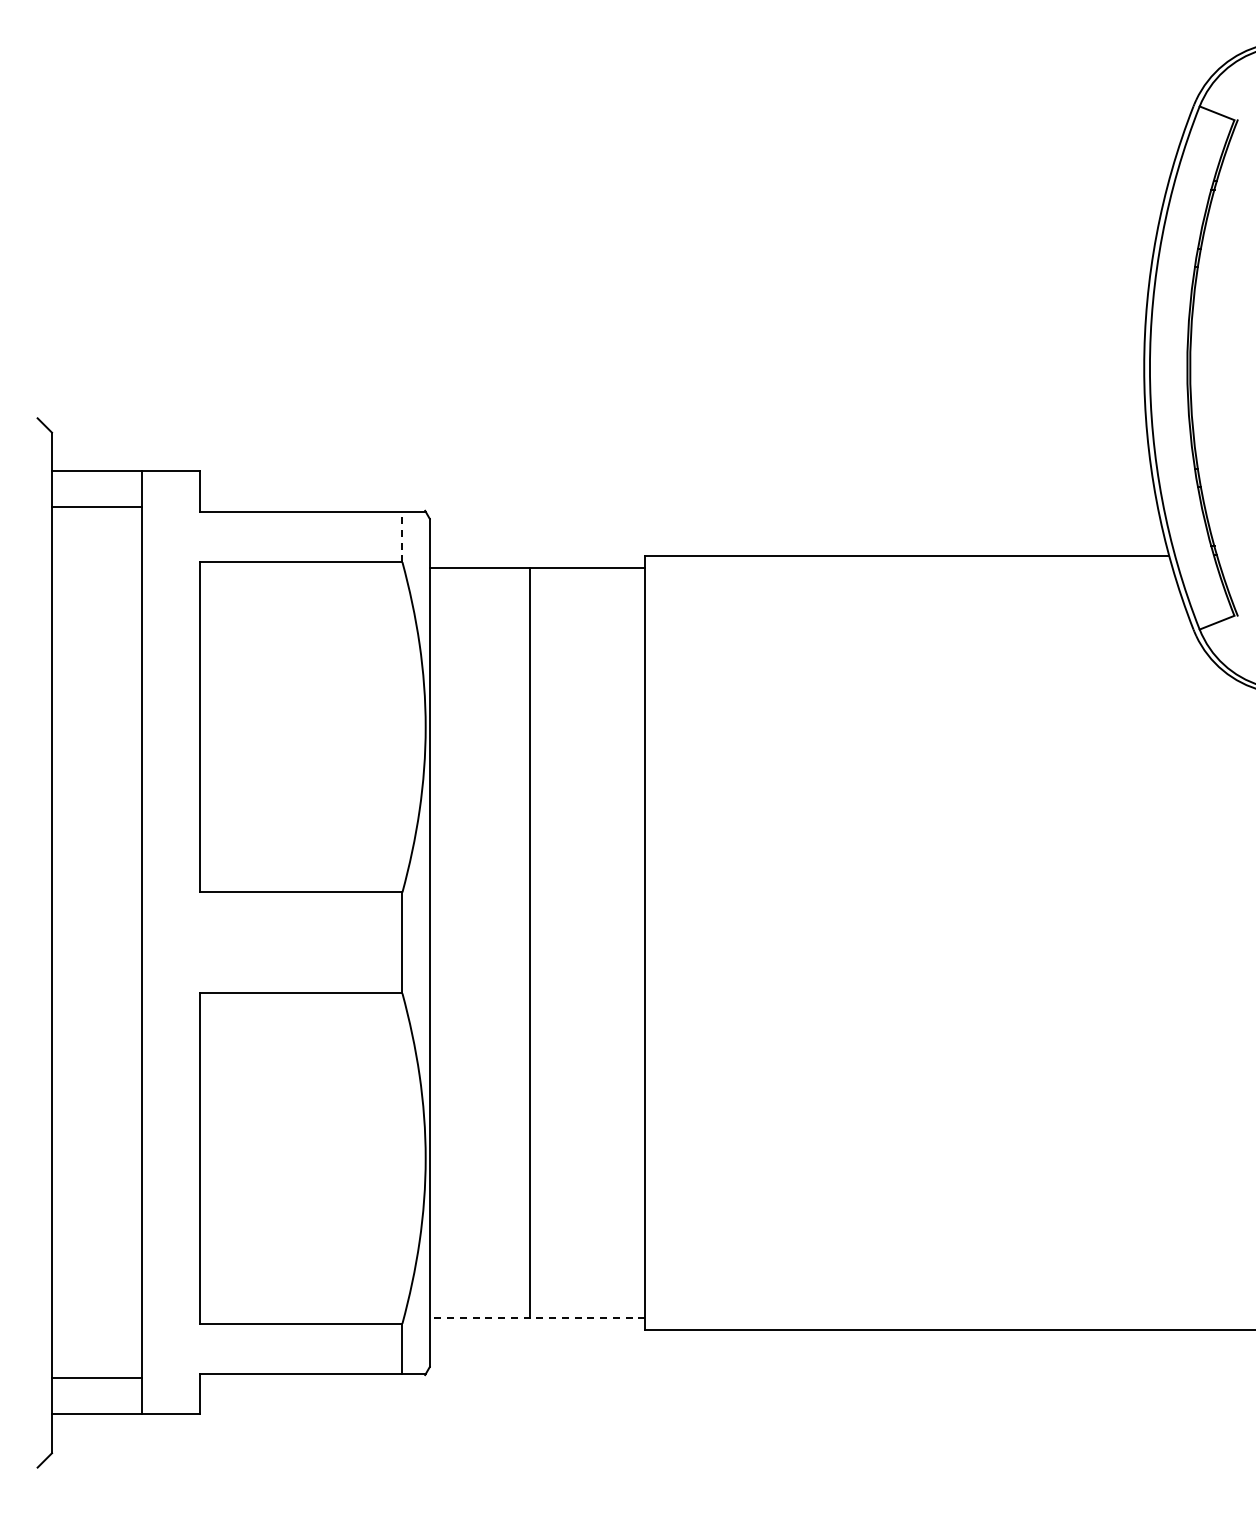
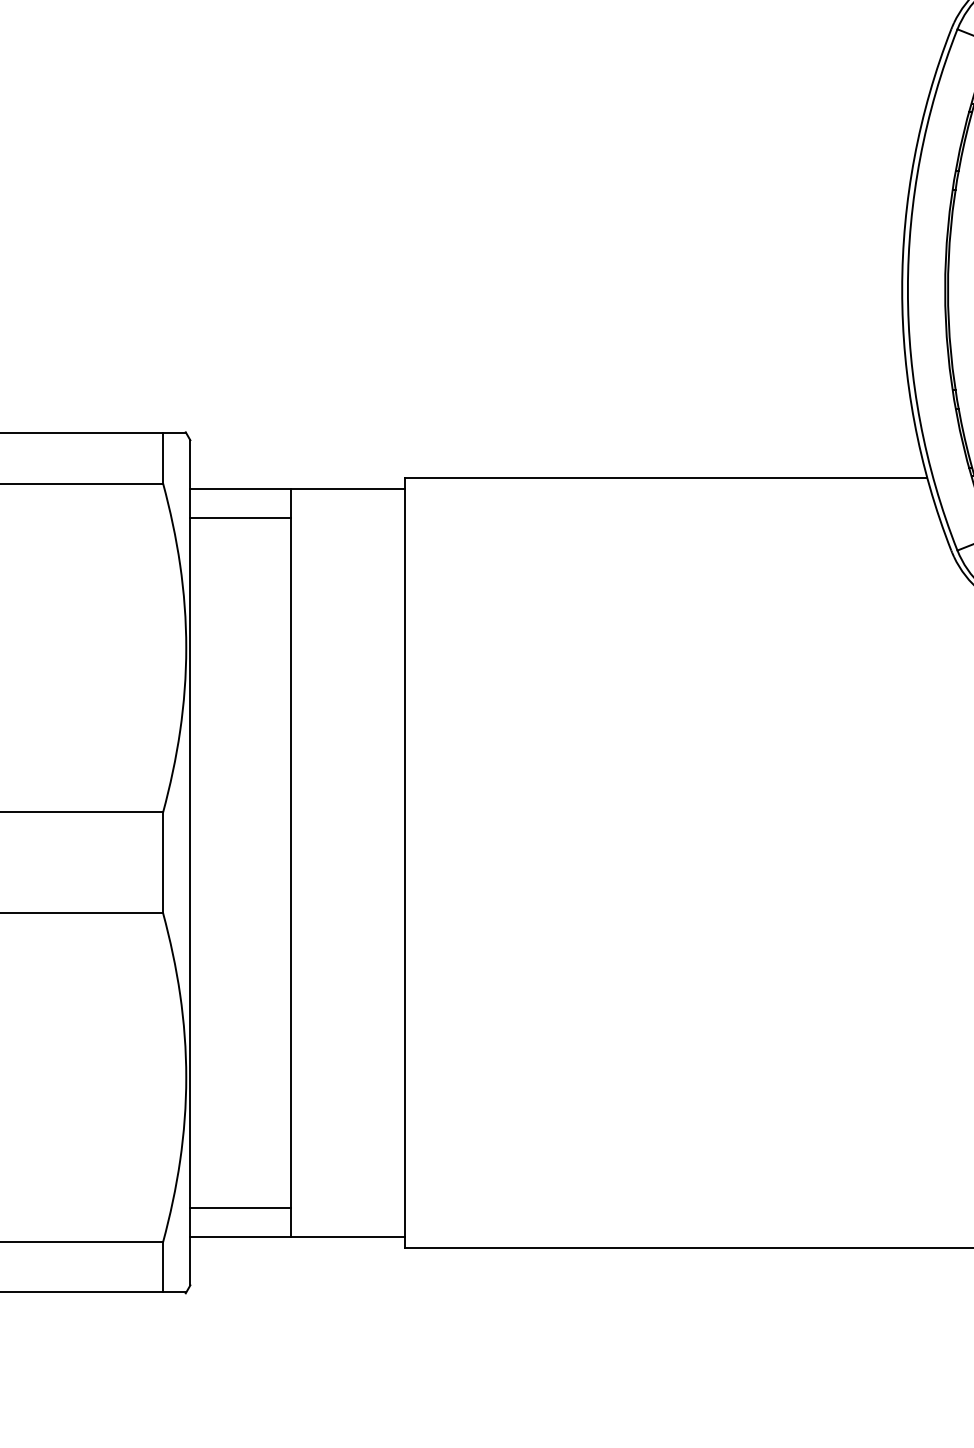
line: (402, 536) -> (163, 457), dashed -> solid
line: (479, 596) -> (239, 517), added
line: (479, 1289) -> (239, 1208), added
line: (537, 1318) -> (297, 1237), dashed -> solid

